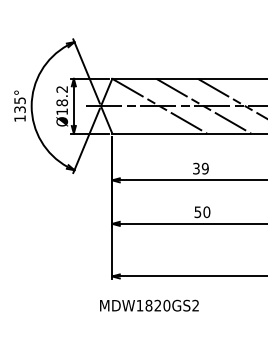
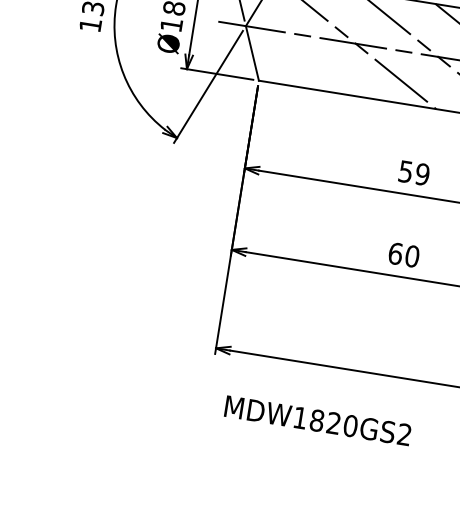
text: (196, 167) -> (406, 169), 39 -> 59
text: (197, 212) -> (394, 254), 50 -> 60
text: (149, 305) -> (318, 420), moved

